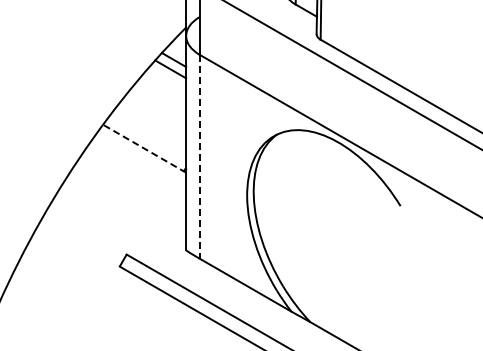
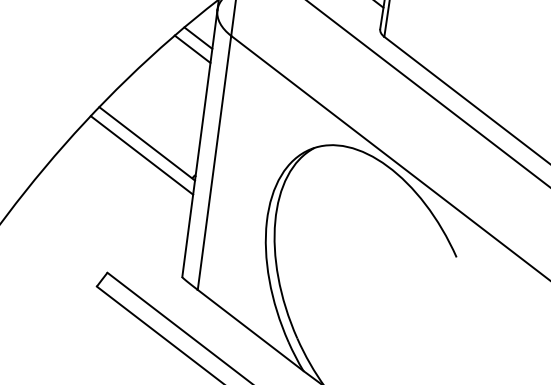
line: (144, 148) -> (147, 143), dashed -> solid
line: (199, 156) -> (214, 162), dashed -> solid
line: (141, 158) -> (141, 155), added

